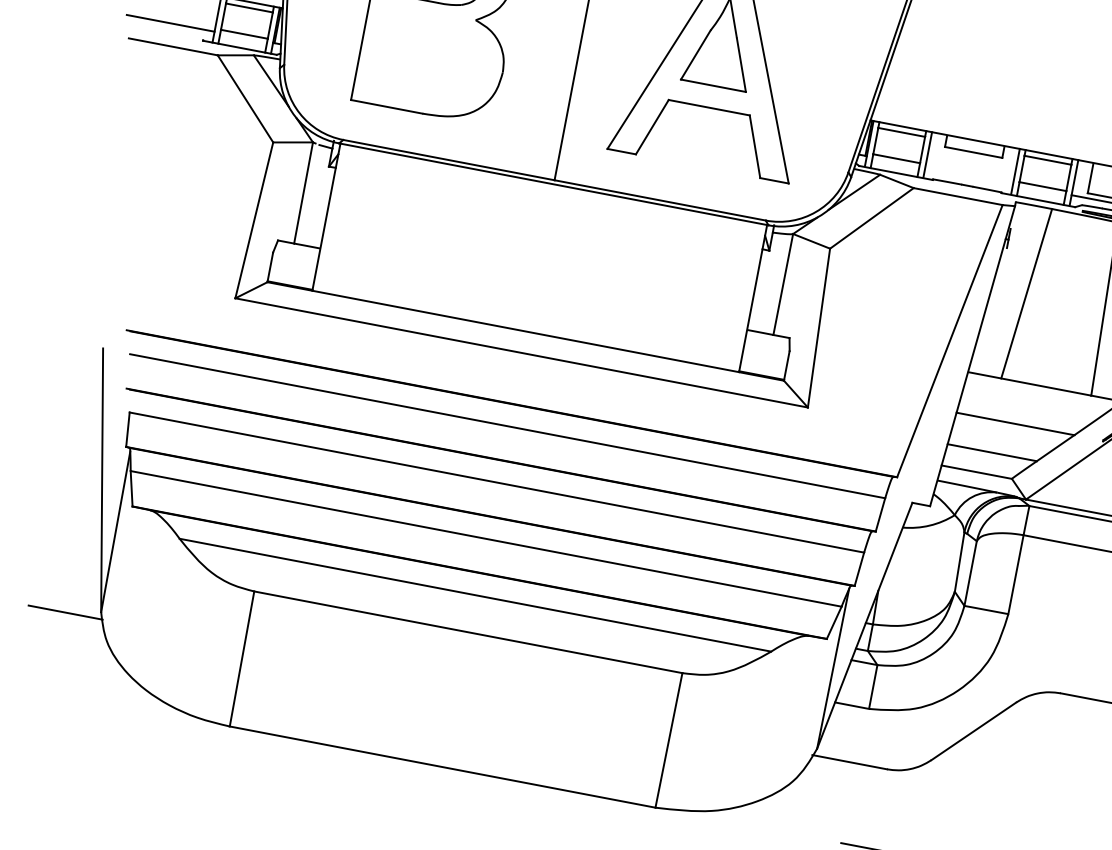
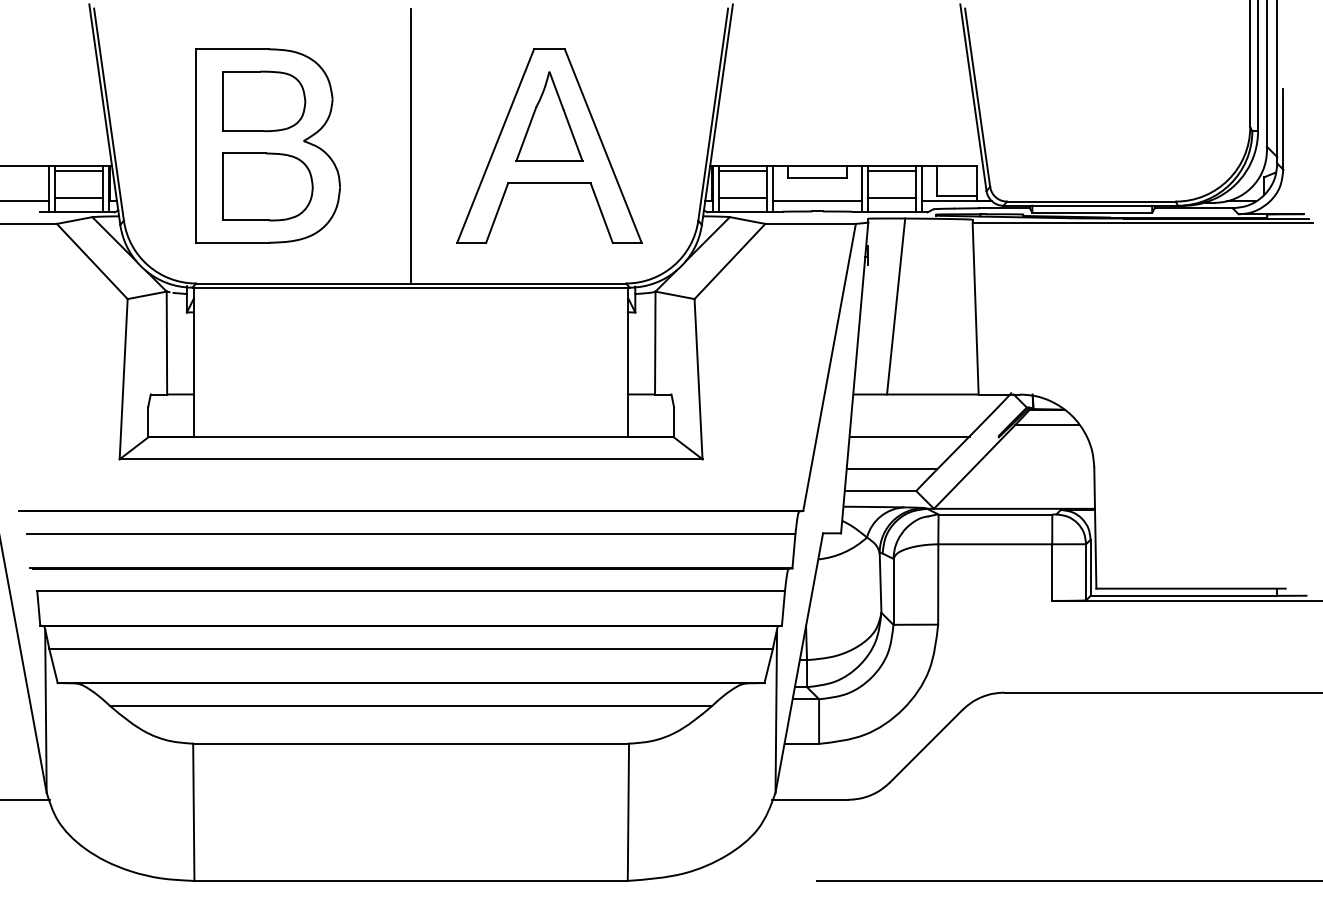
part: (431, 58) -> (267, 186), added
line: (969, 175) -> (817, 201), added

